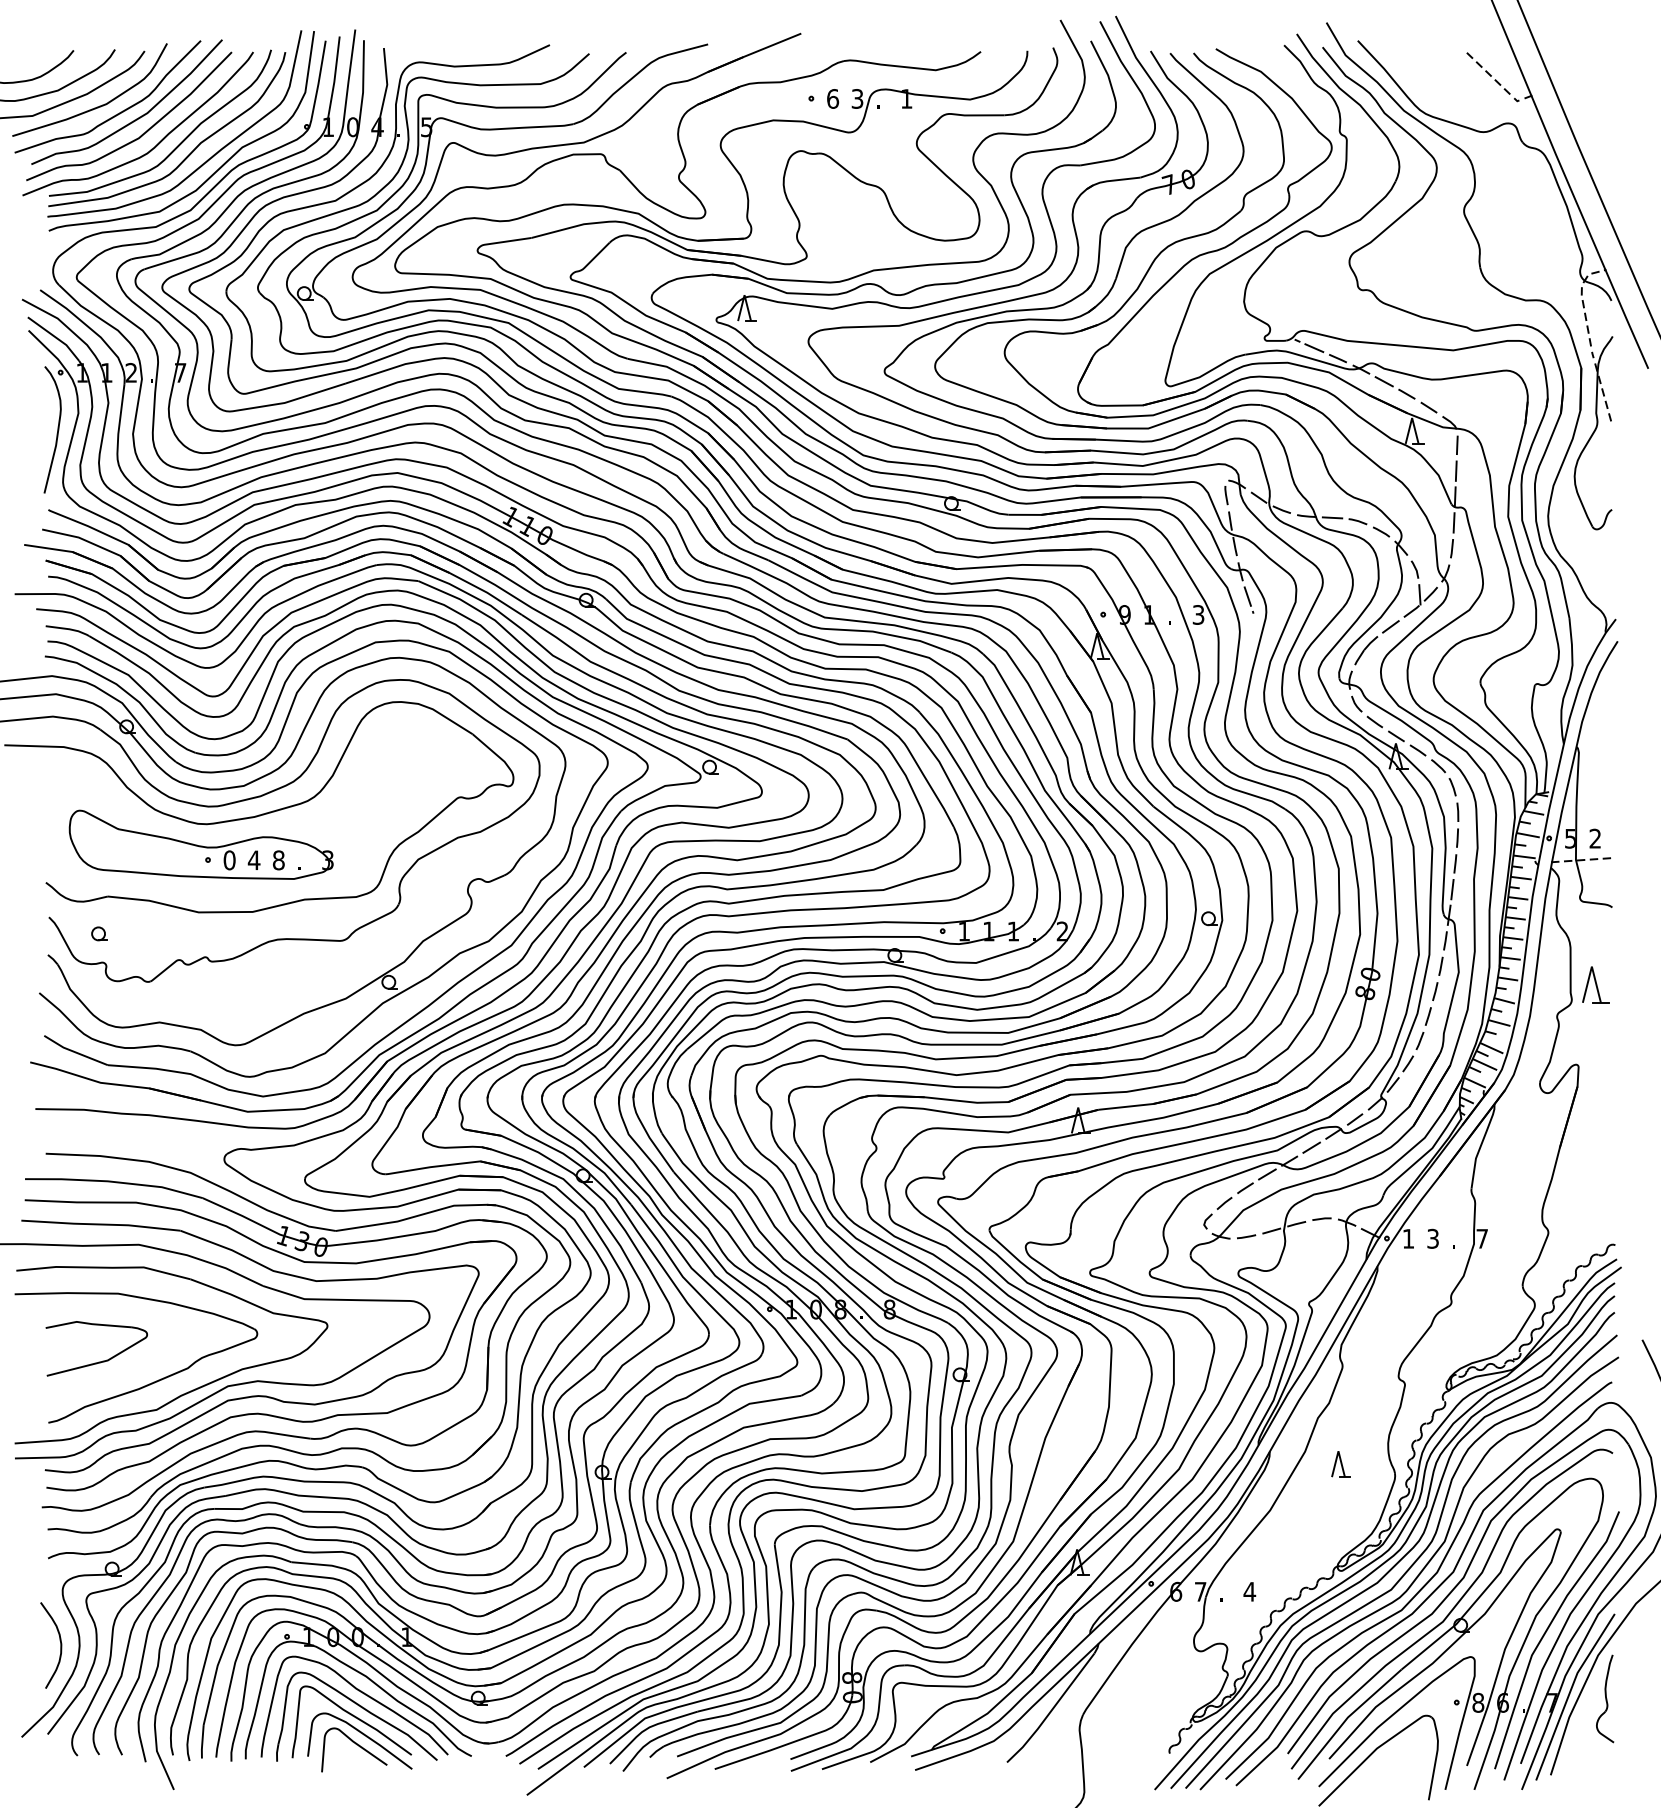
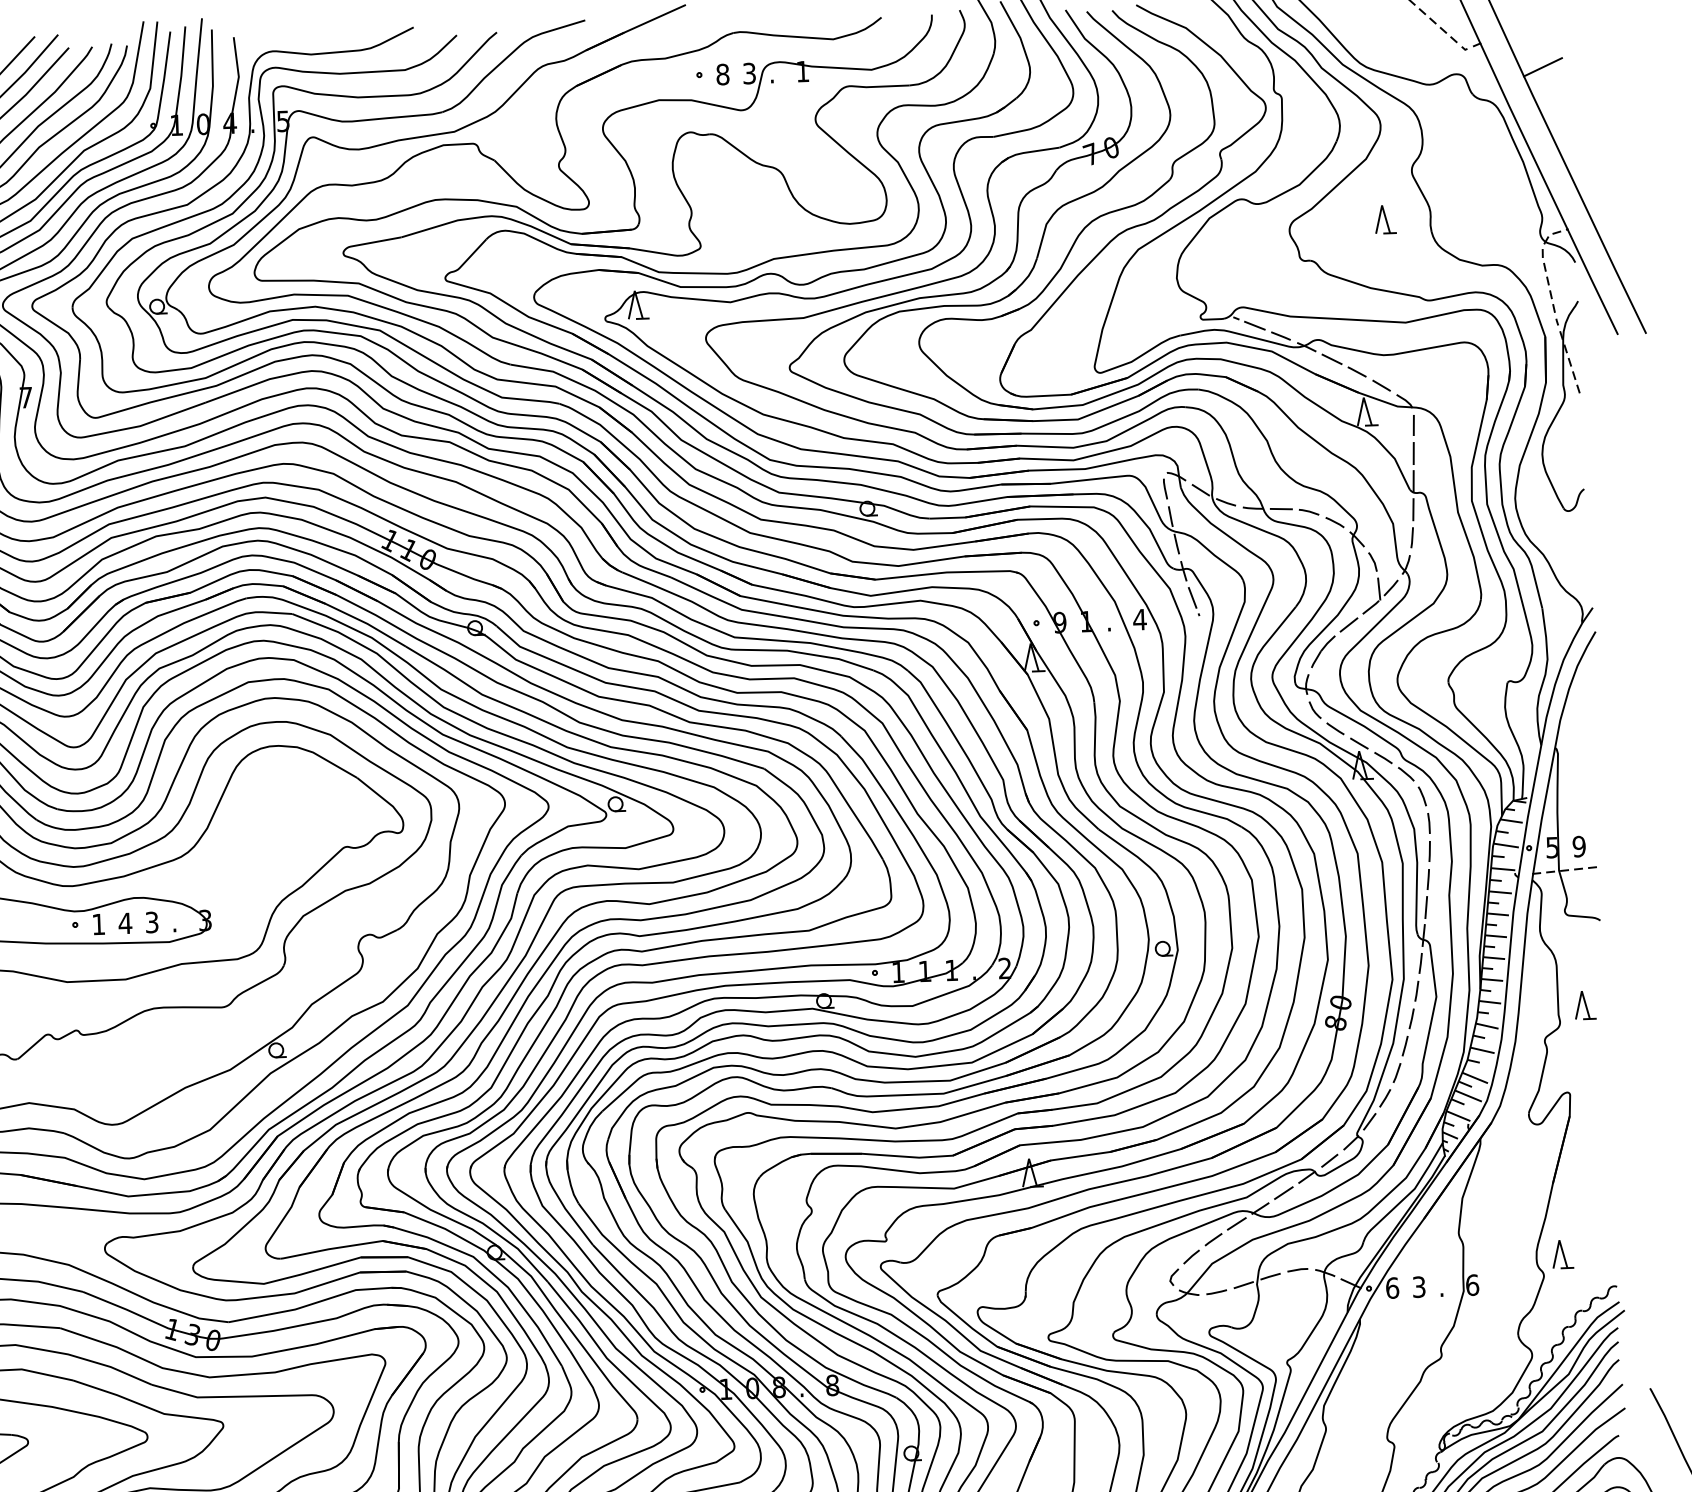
text: (833, 98) -> (723, 74), 6 -> 8
line: (1588, 119) -> (1543, 66), added
part: (1437, 254) -> (1384, 219), added
text: (1198, 614) -> (1139, 619), 3 -> 4
text: (1595, 838) -> (1579, 846), 2 -> 9
text: (229, 860) -> (98, 924), 0 -> 1
text: (278, 860) -> (151, 922), 8 -> 3
part: (1595, 984) -> (1585, 1004), size x0.71
part: (1566, 1213) -> (1562, 1254), added
text: (1408, 1238) -> (1392, 1287), 1 -> 6
text: (1482, 1238) -> (1472, 1284), 7 -> 6

